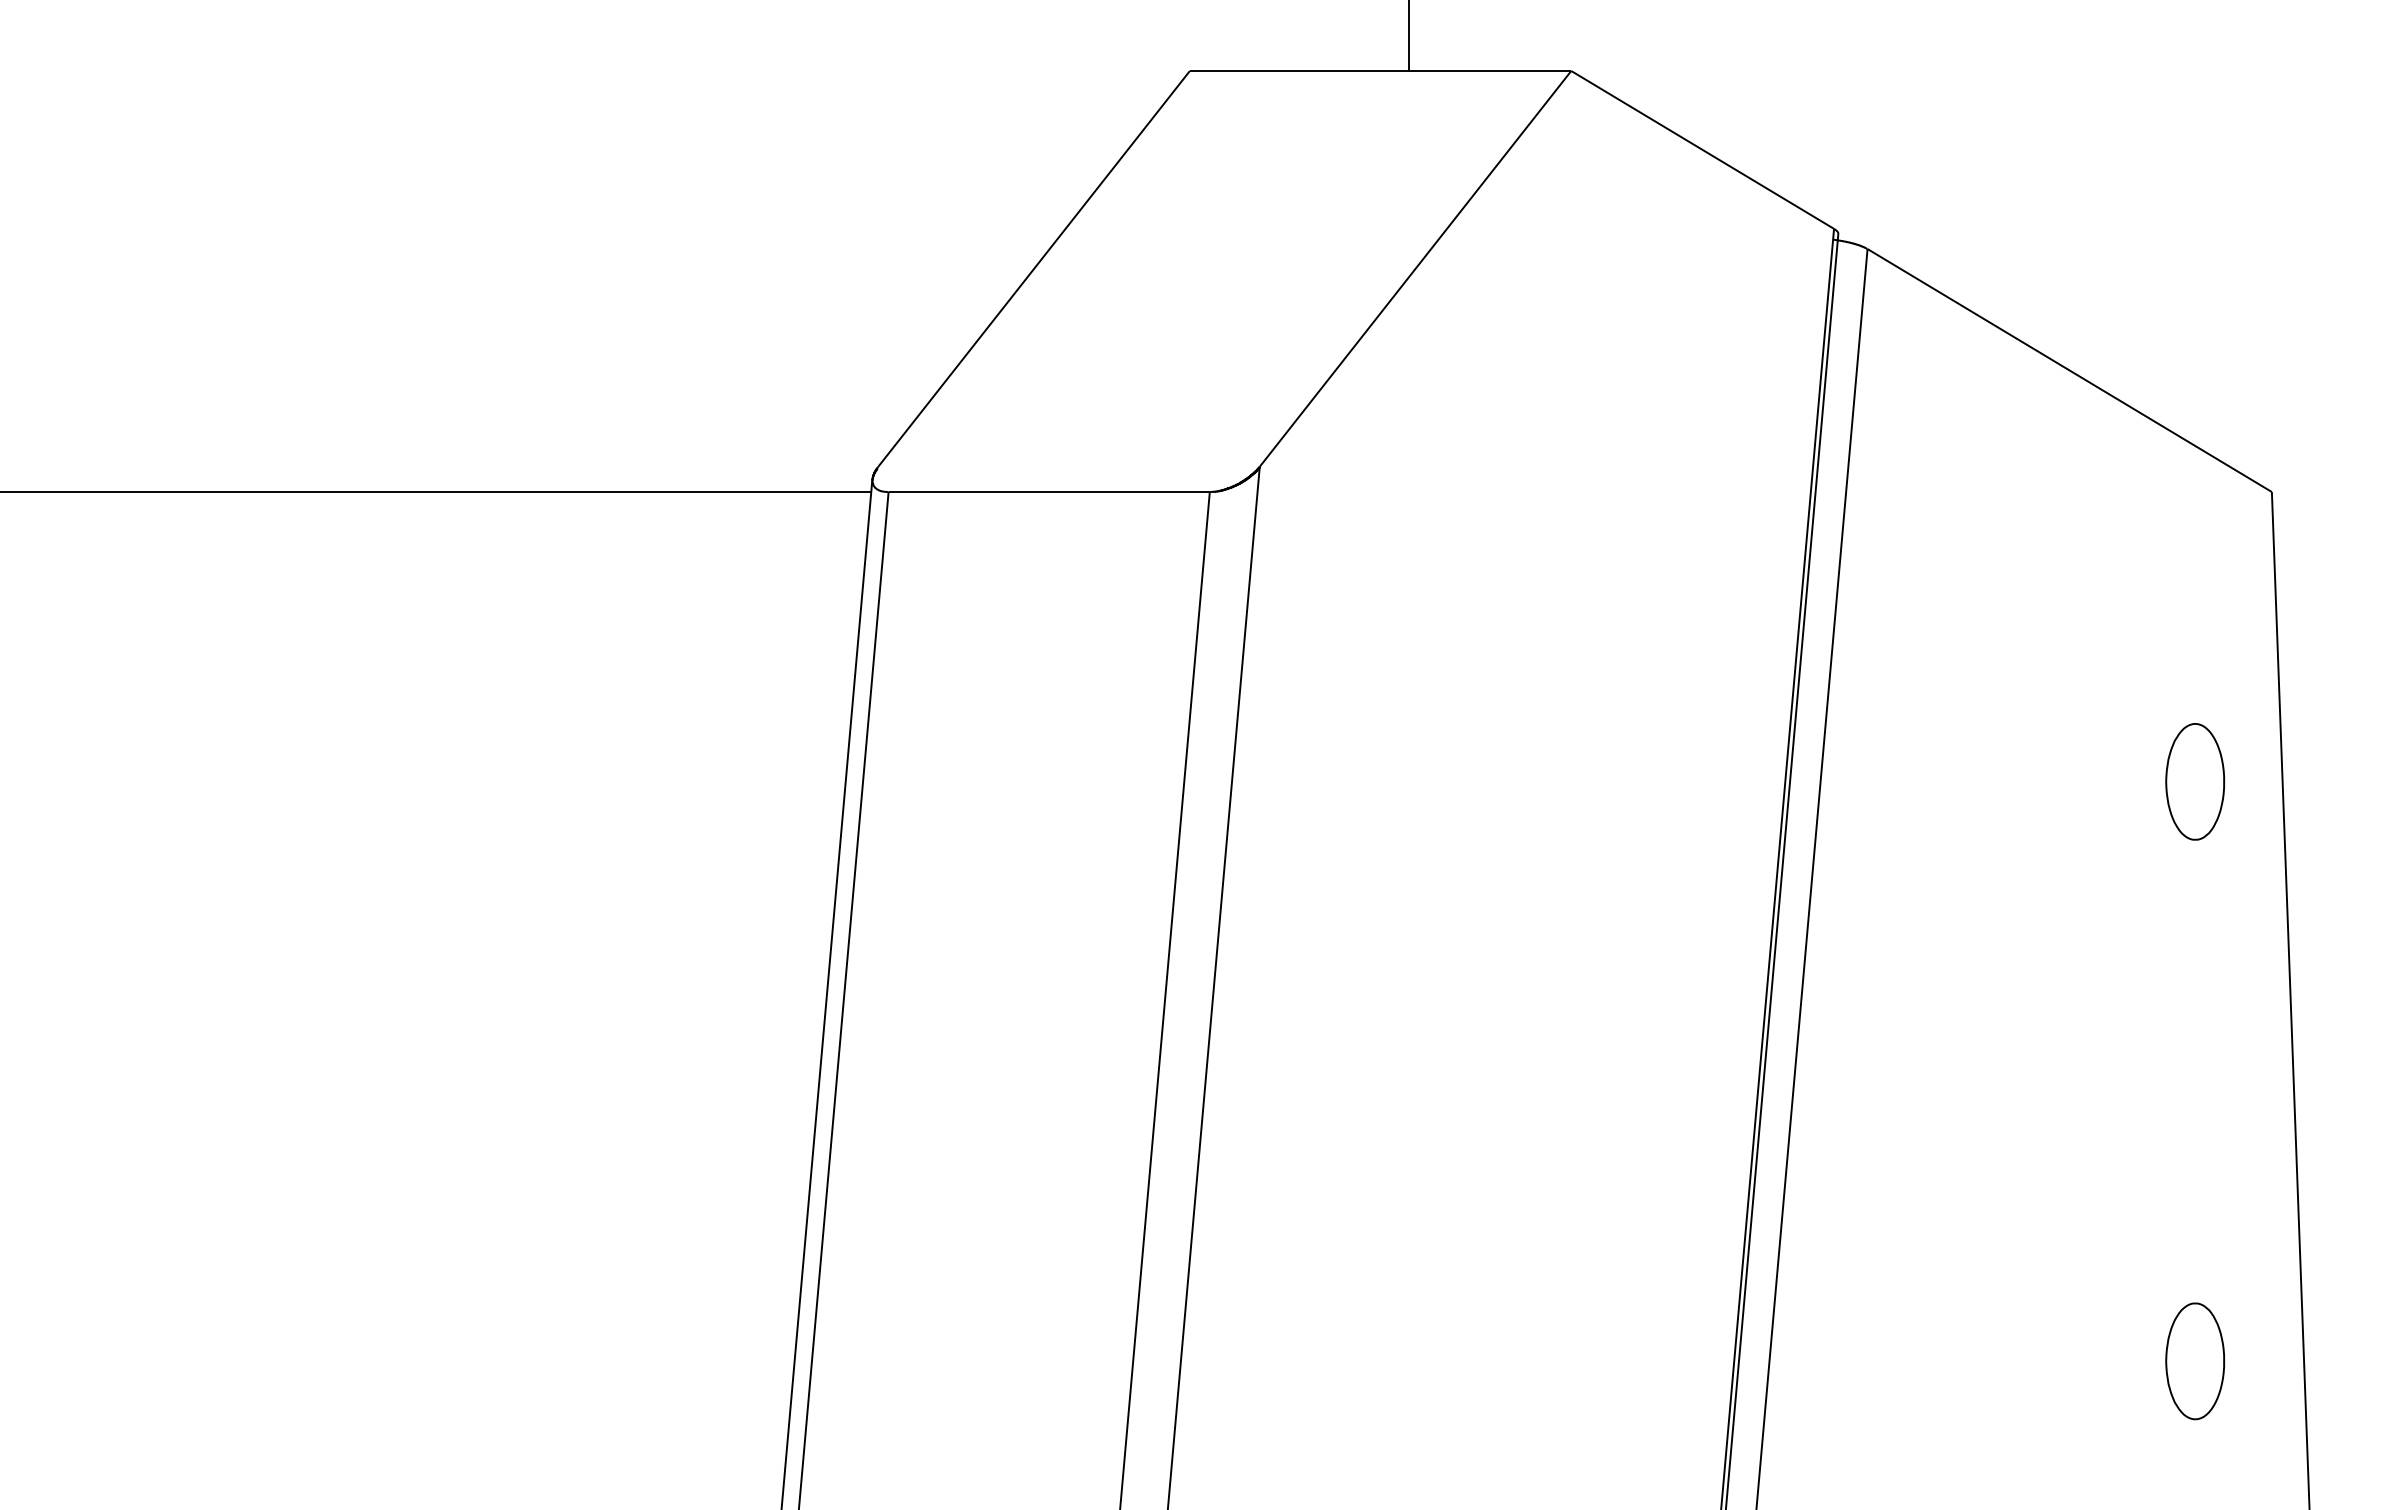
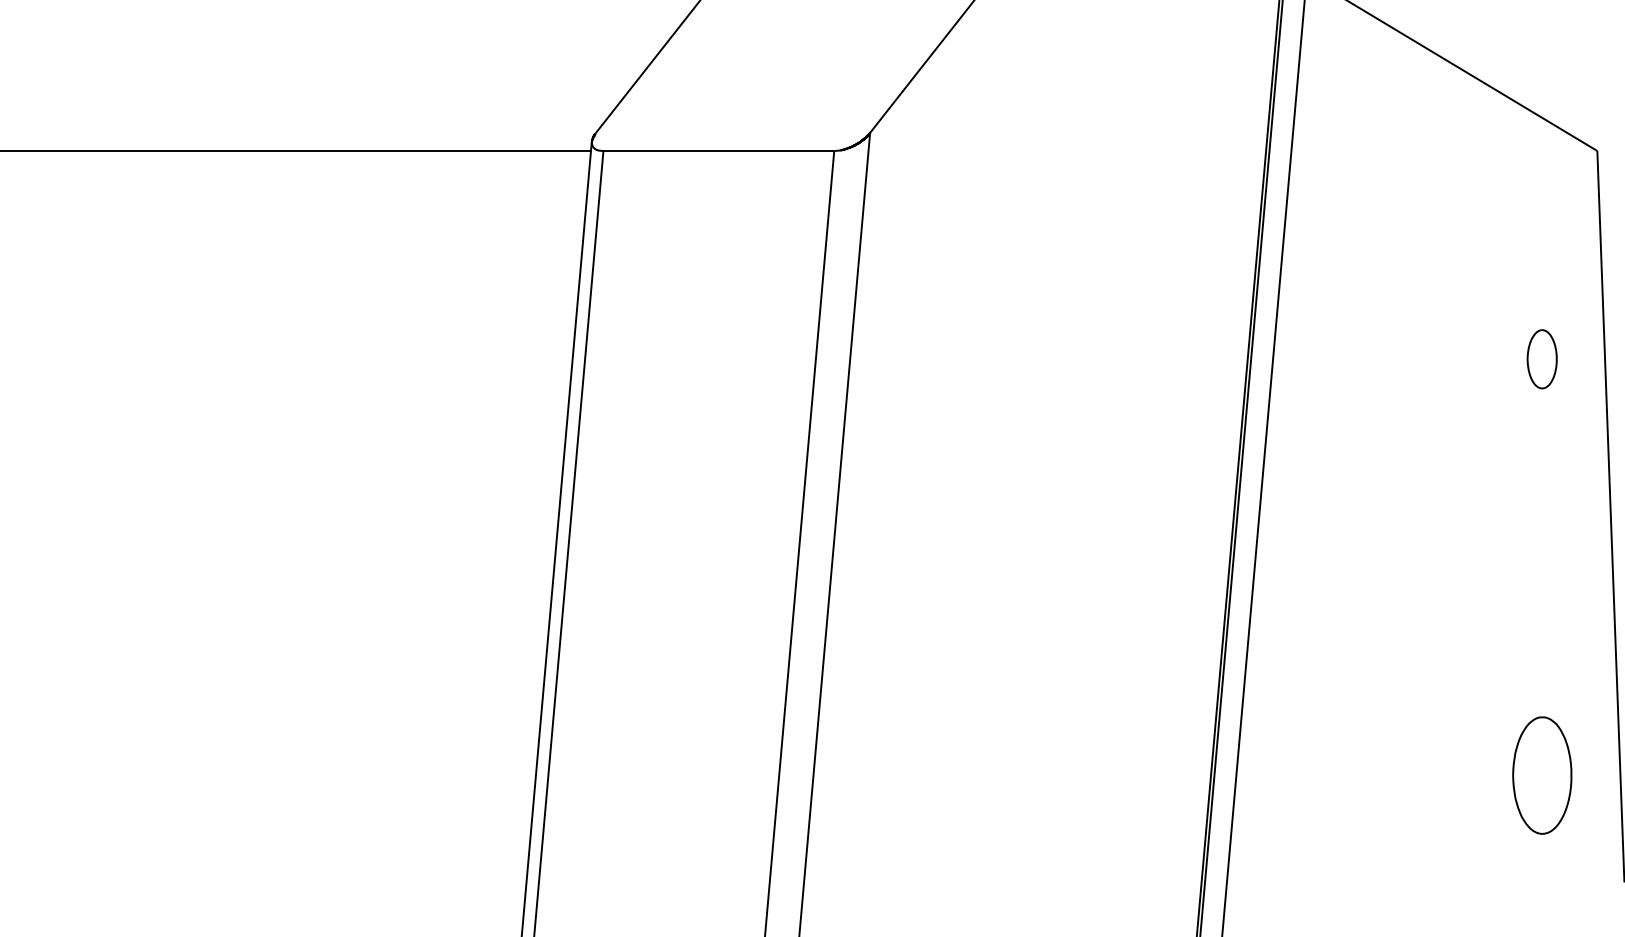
part: (2194, 781) -> (1541, 358), size x0.7
part: (2194, 1361) -> (1541, 775), size x1.4

